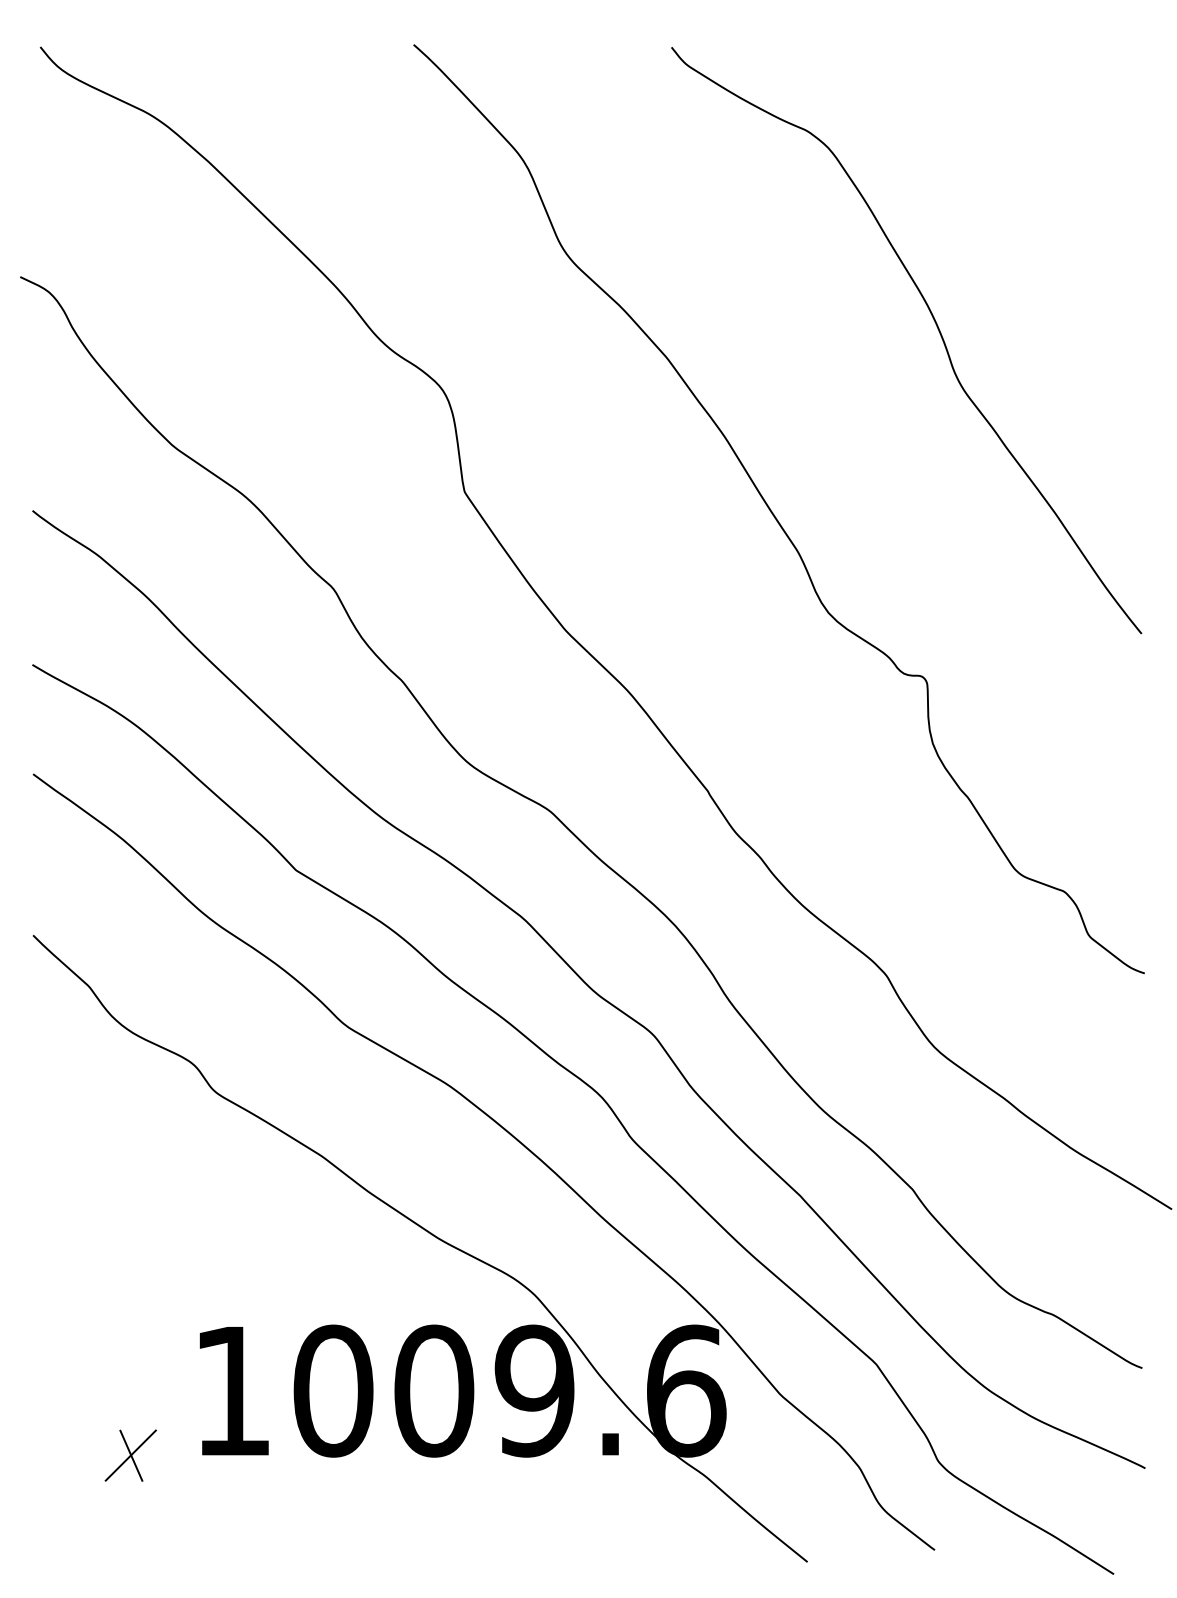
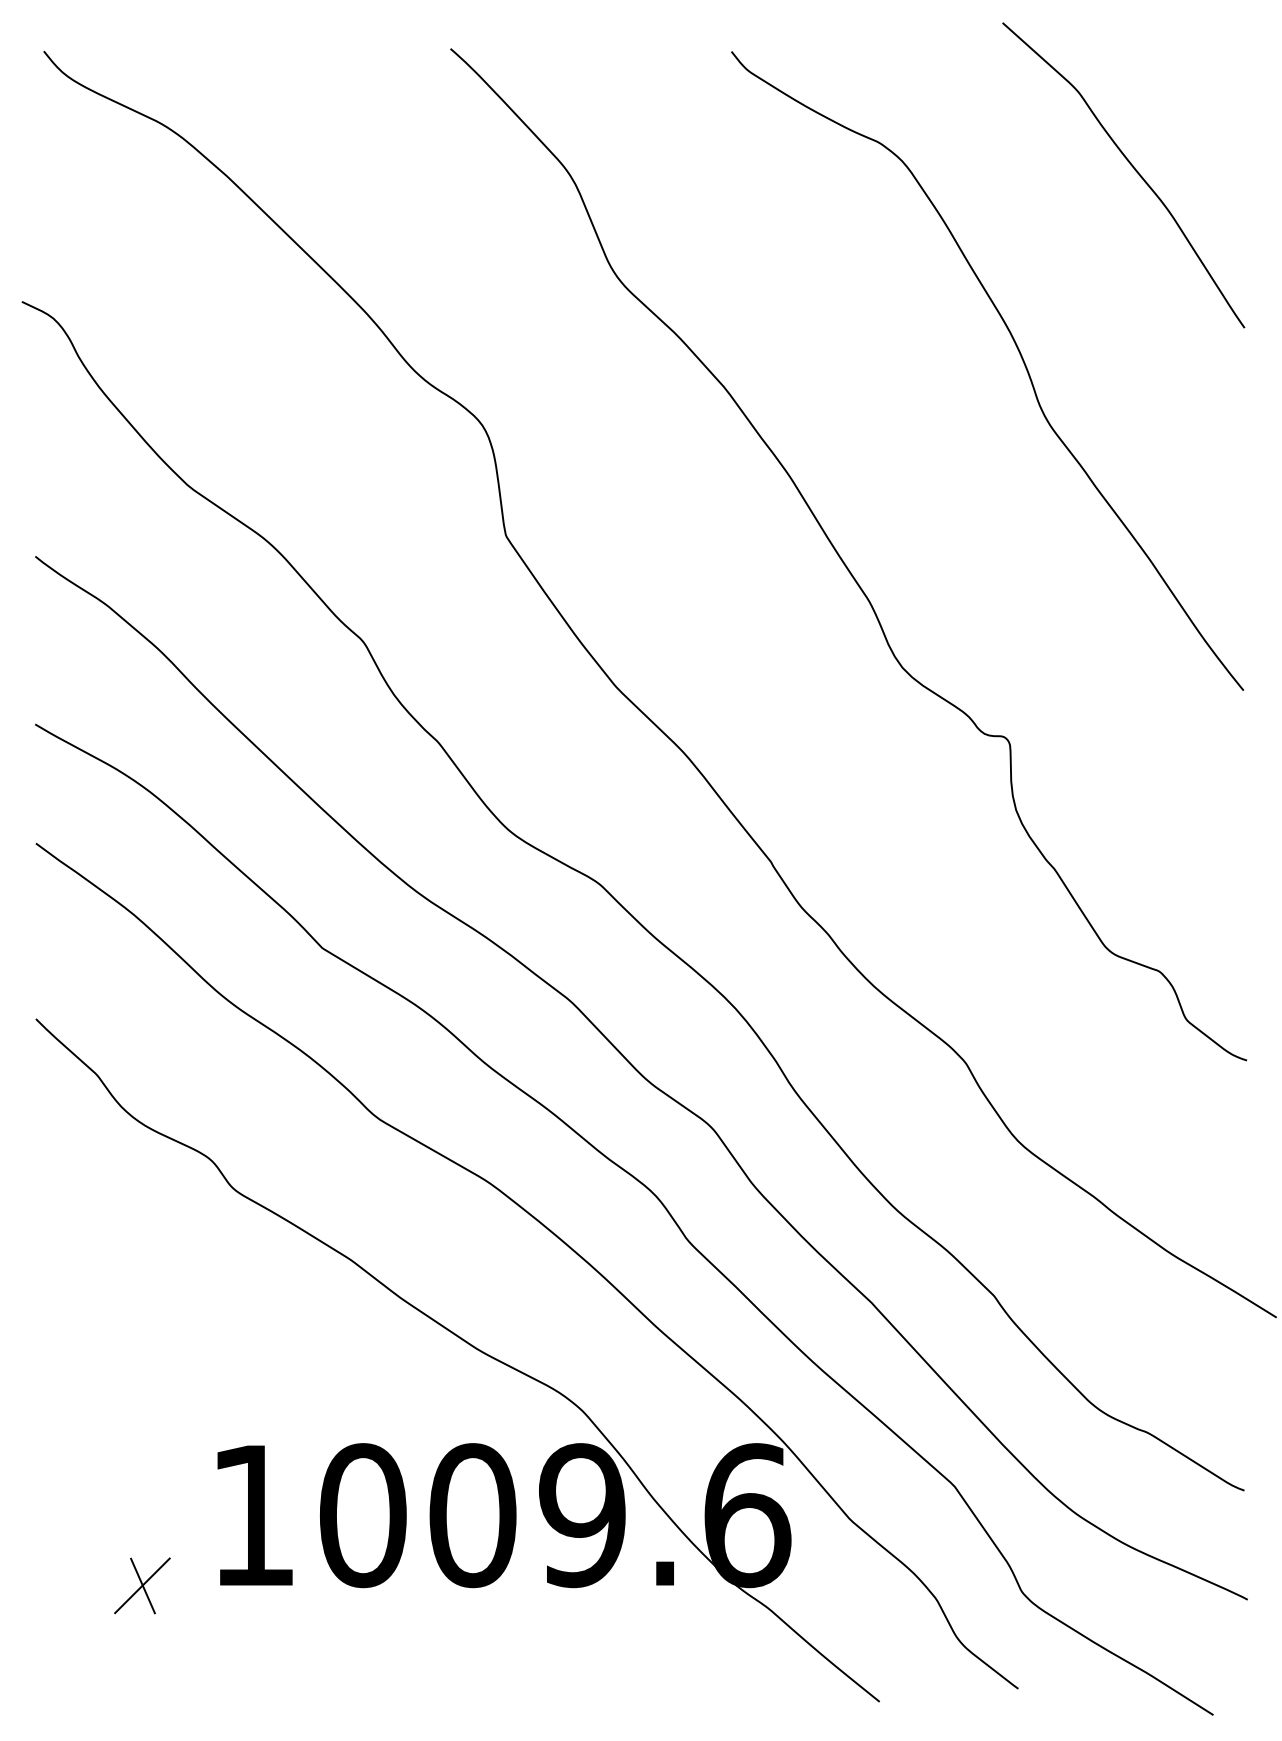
curve: (1038, 152) -> (1131, 166), added

